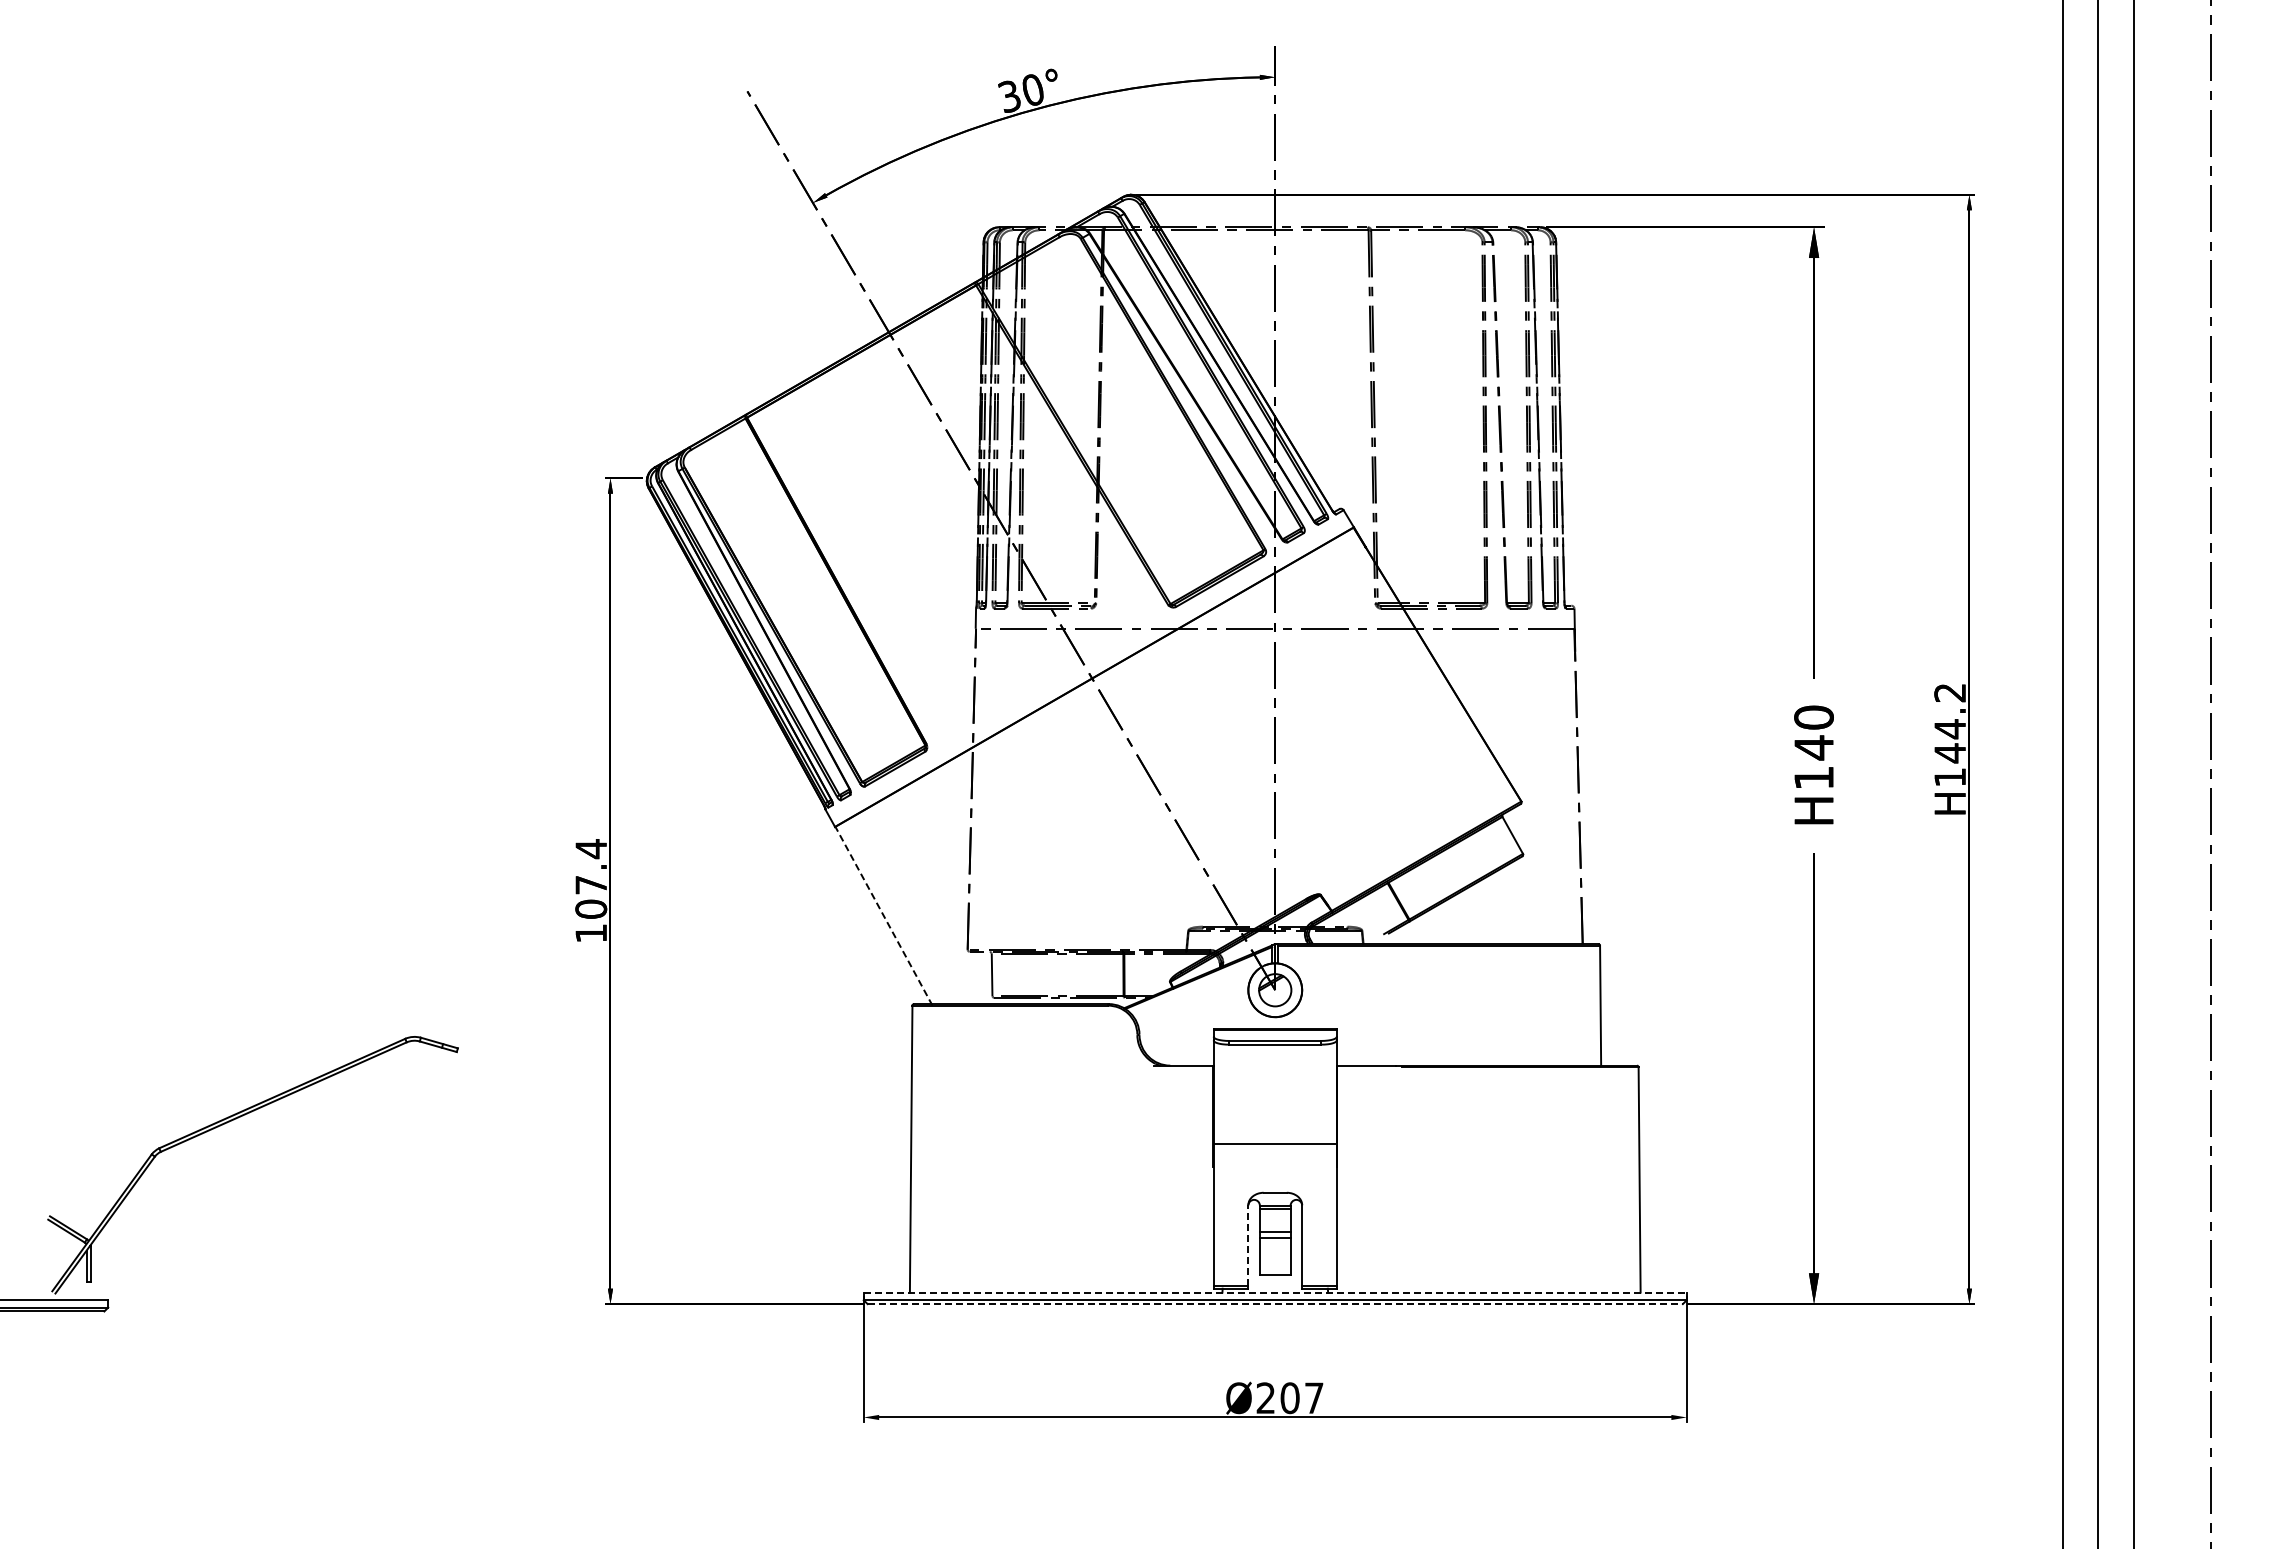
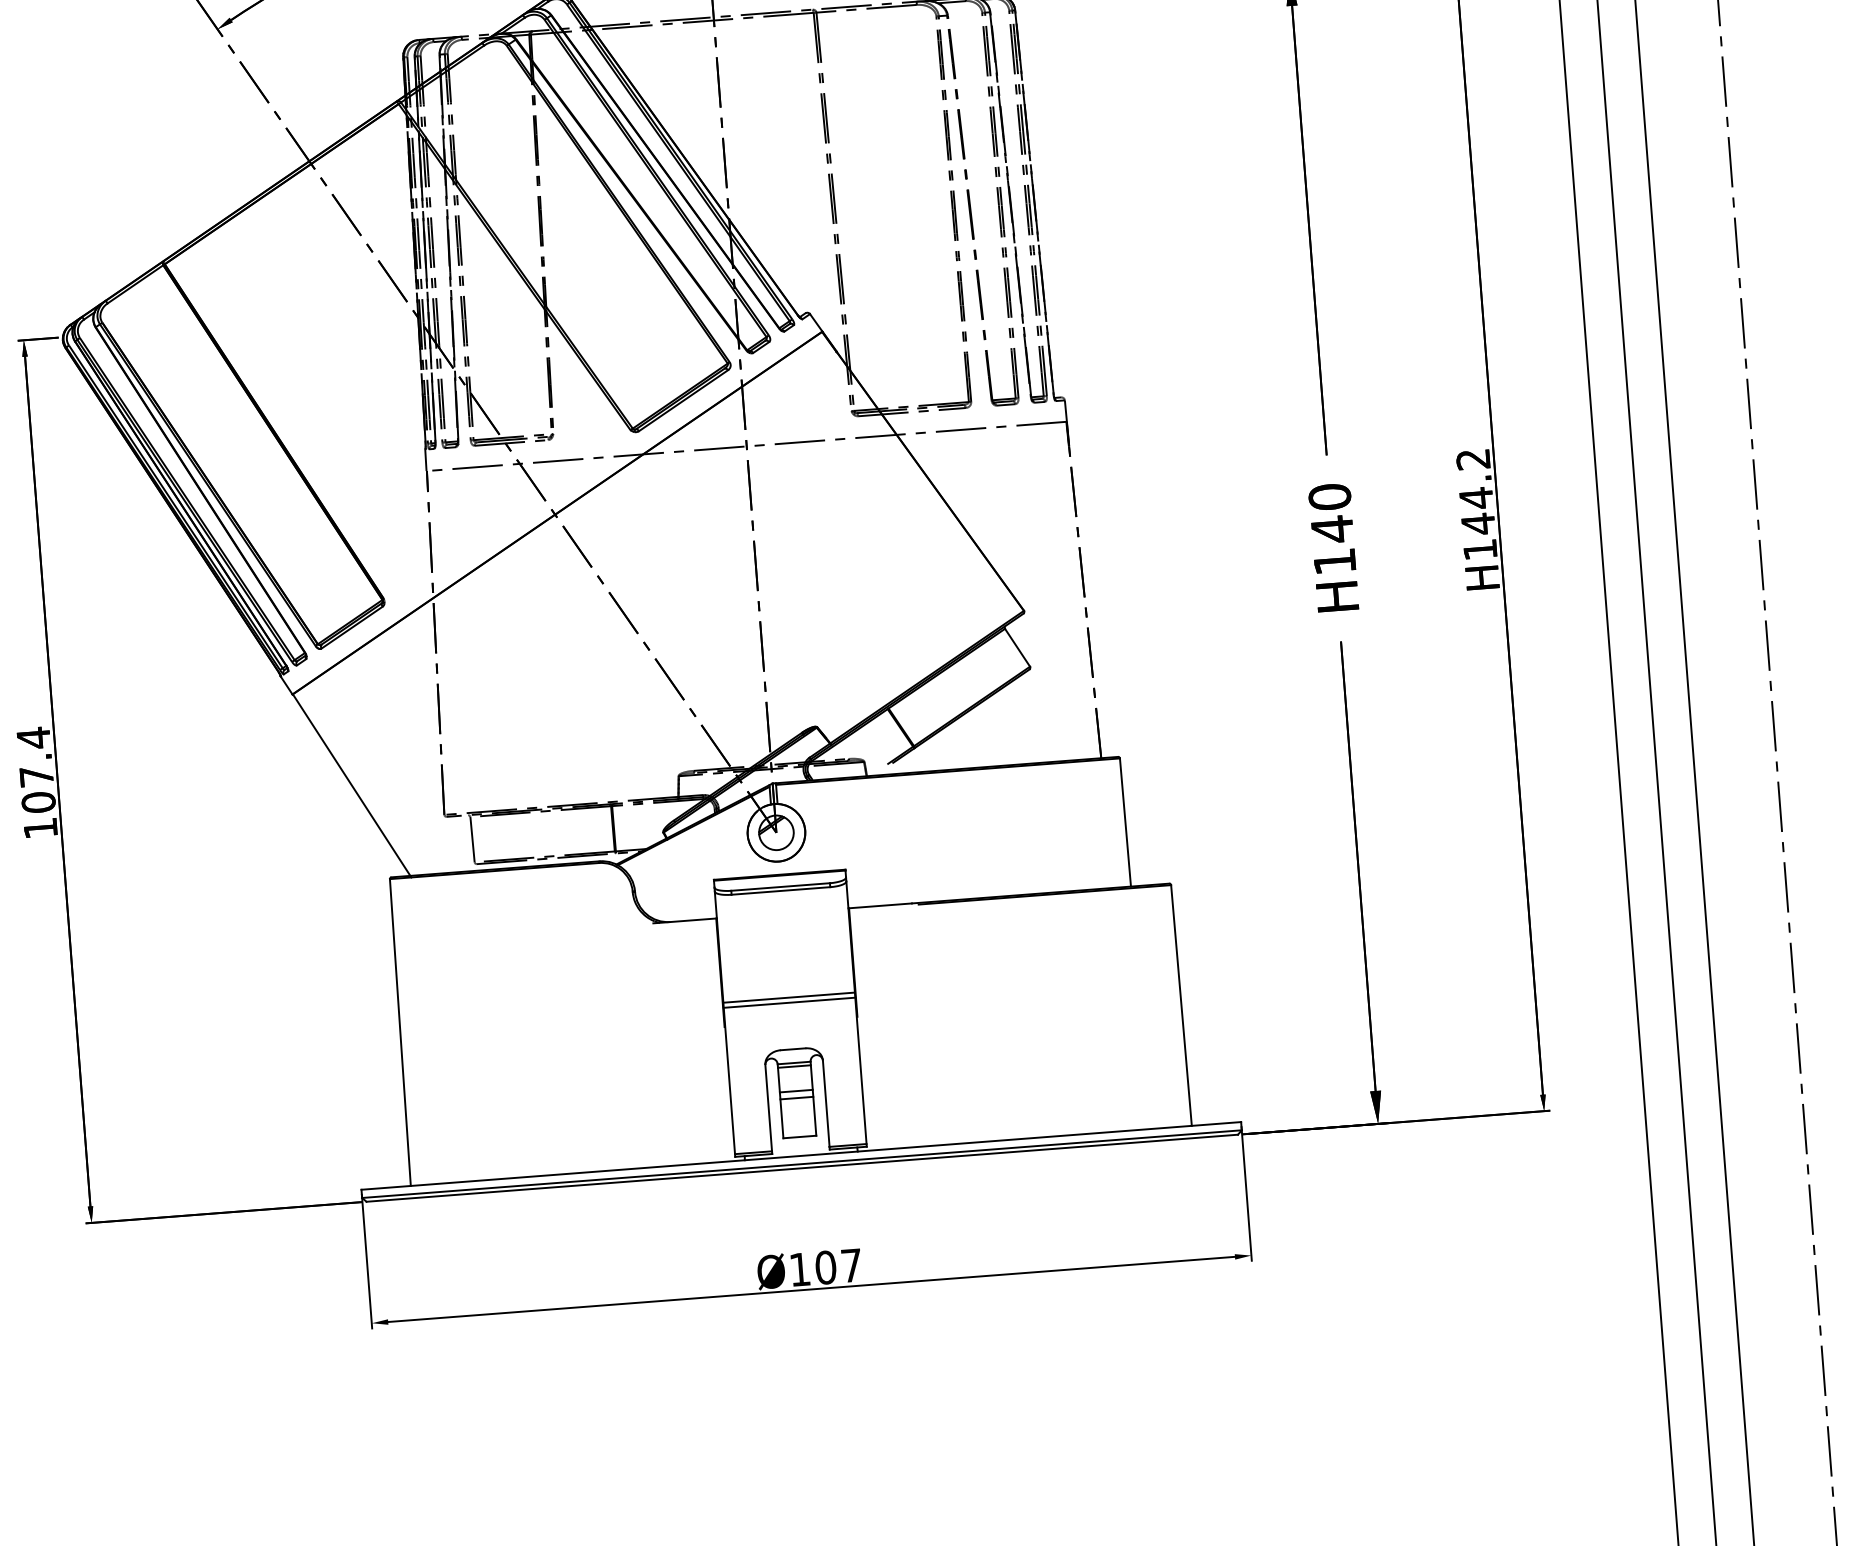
line: (883, 916) -> (351, 786), dashed -> solid
line: (1274, 1149) -> (788, 1003), added
line: (1248, 1245) -> (768, 1107), dashed -> solid
line: (1275, 1292) -> (801, 1155), dashed -> solid
line: (1275, 1304) -> (802, 1168), dashed -> solid
text: (1265, 1397) -> (799, 1268), Ø207 -> Ø107

